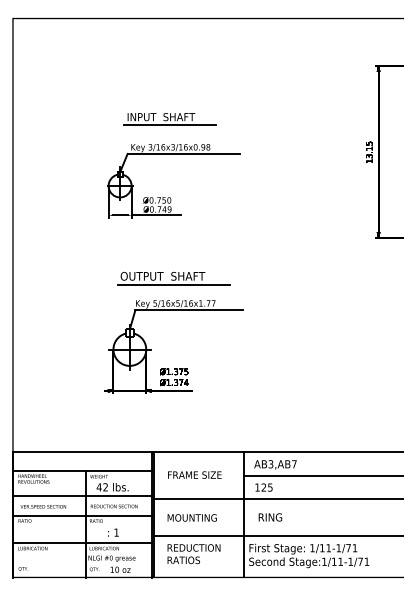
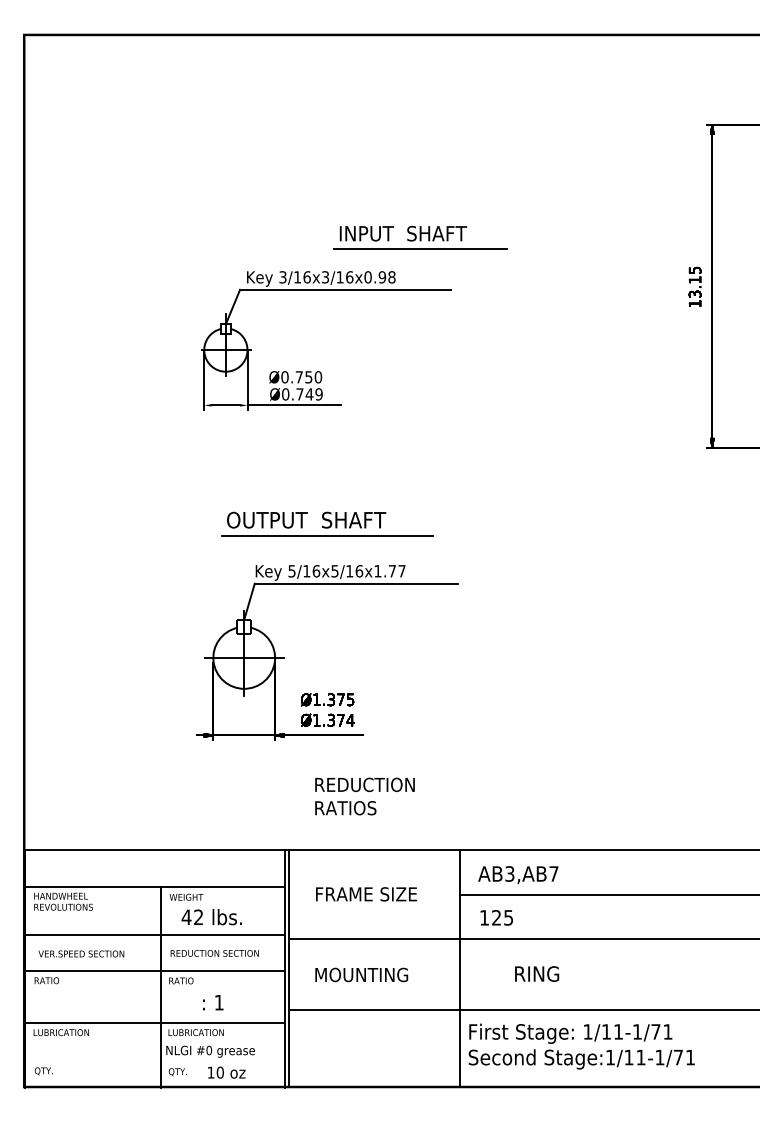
part: (169, 119) -> (418, 238), moved
text: (270, 517) -> (537, 974), moved
text: (193, 554) -> (364, 797), moved

